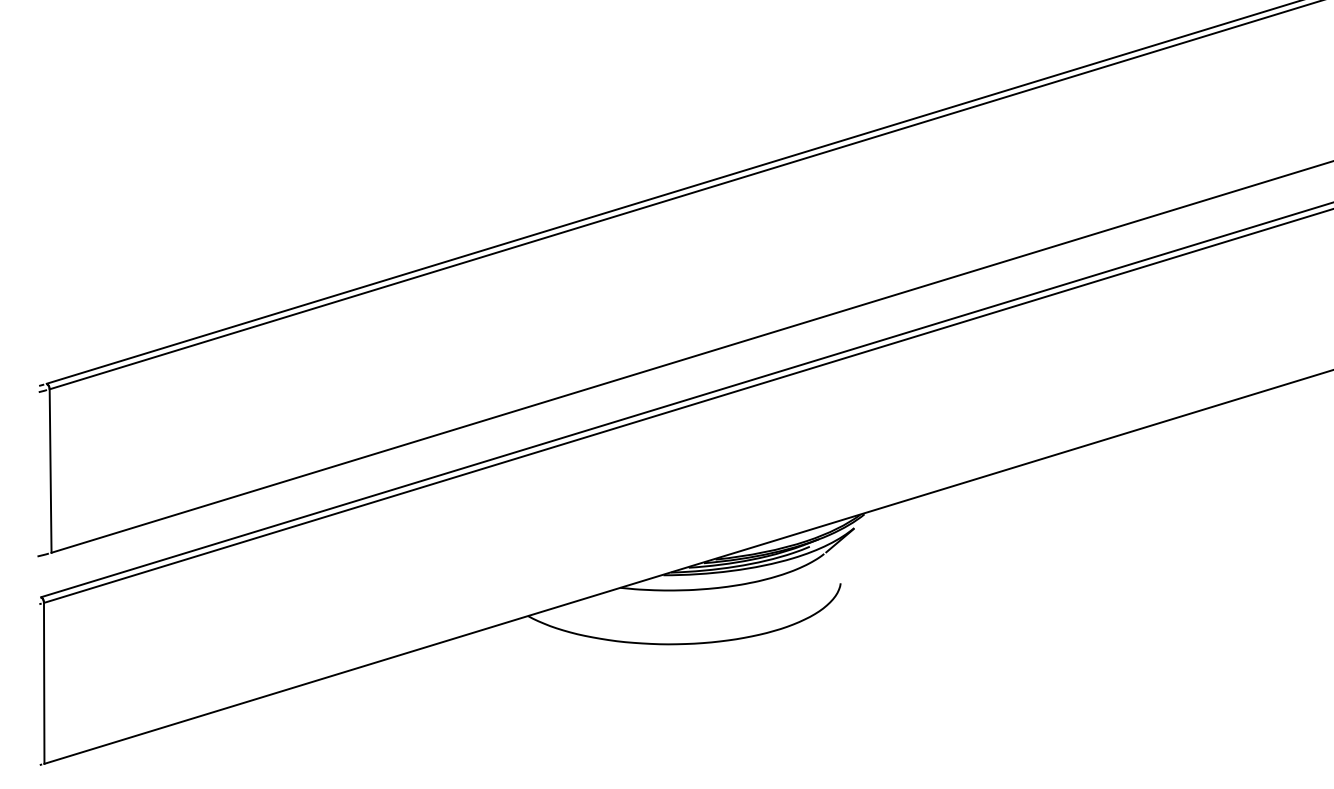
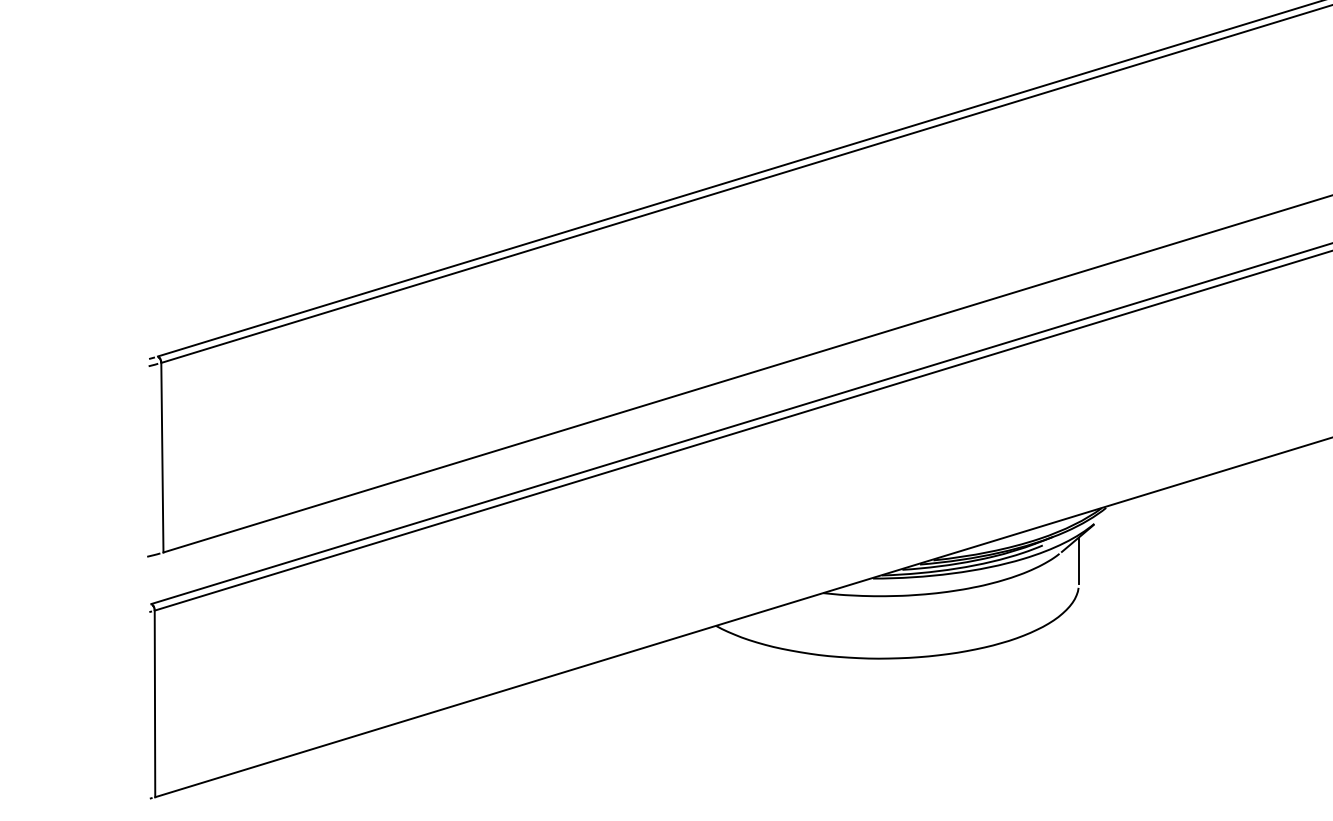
line: (840, 559) -> (1078, 560), added

